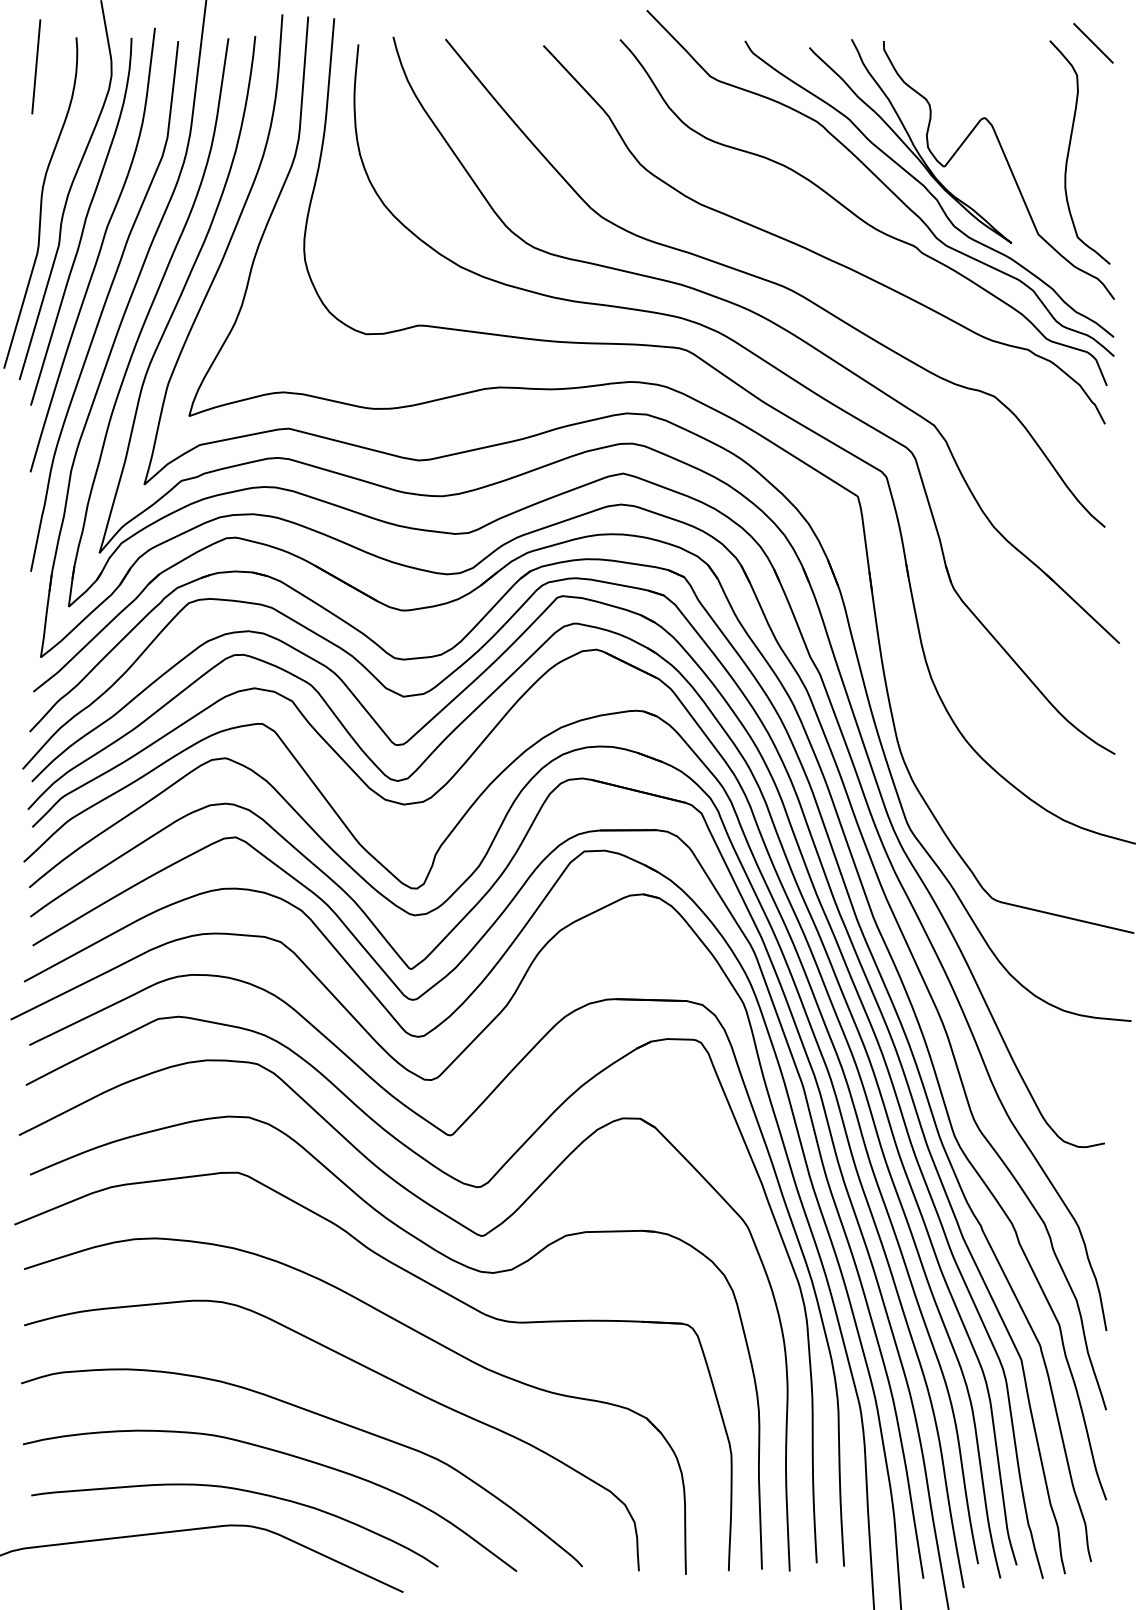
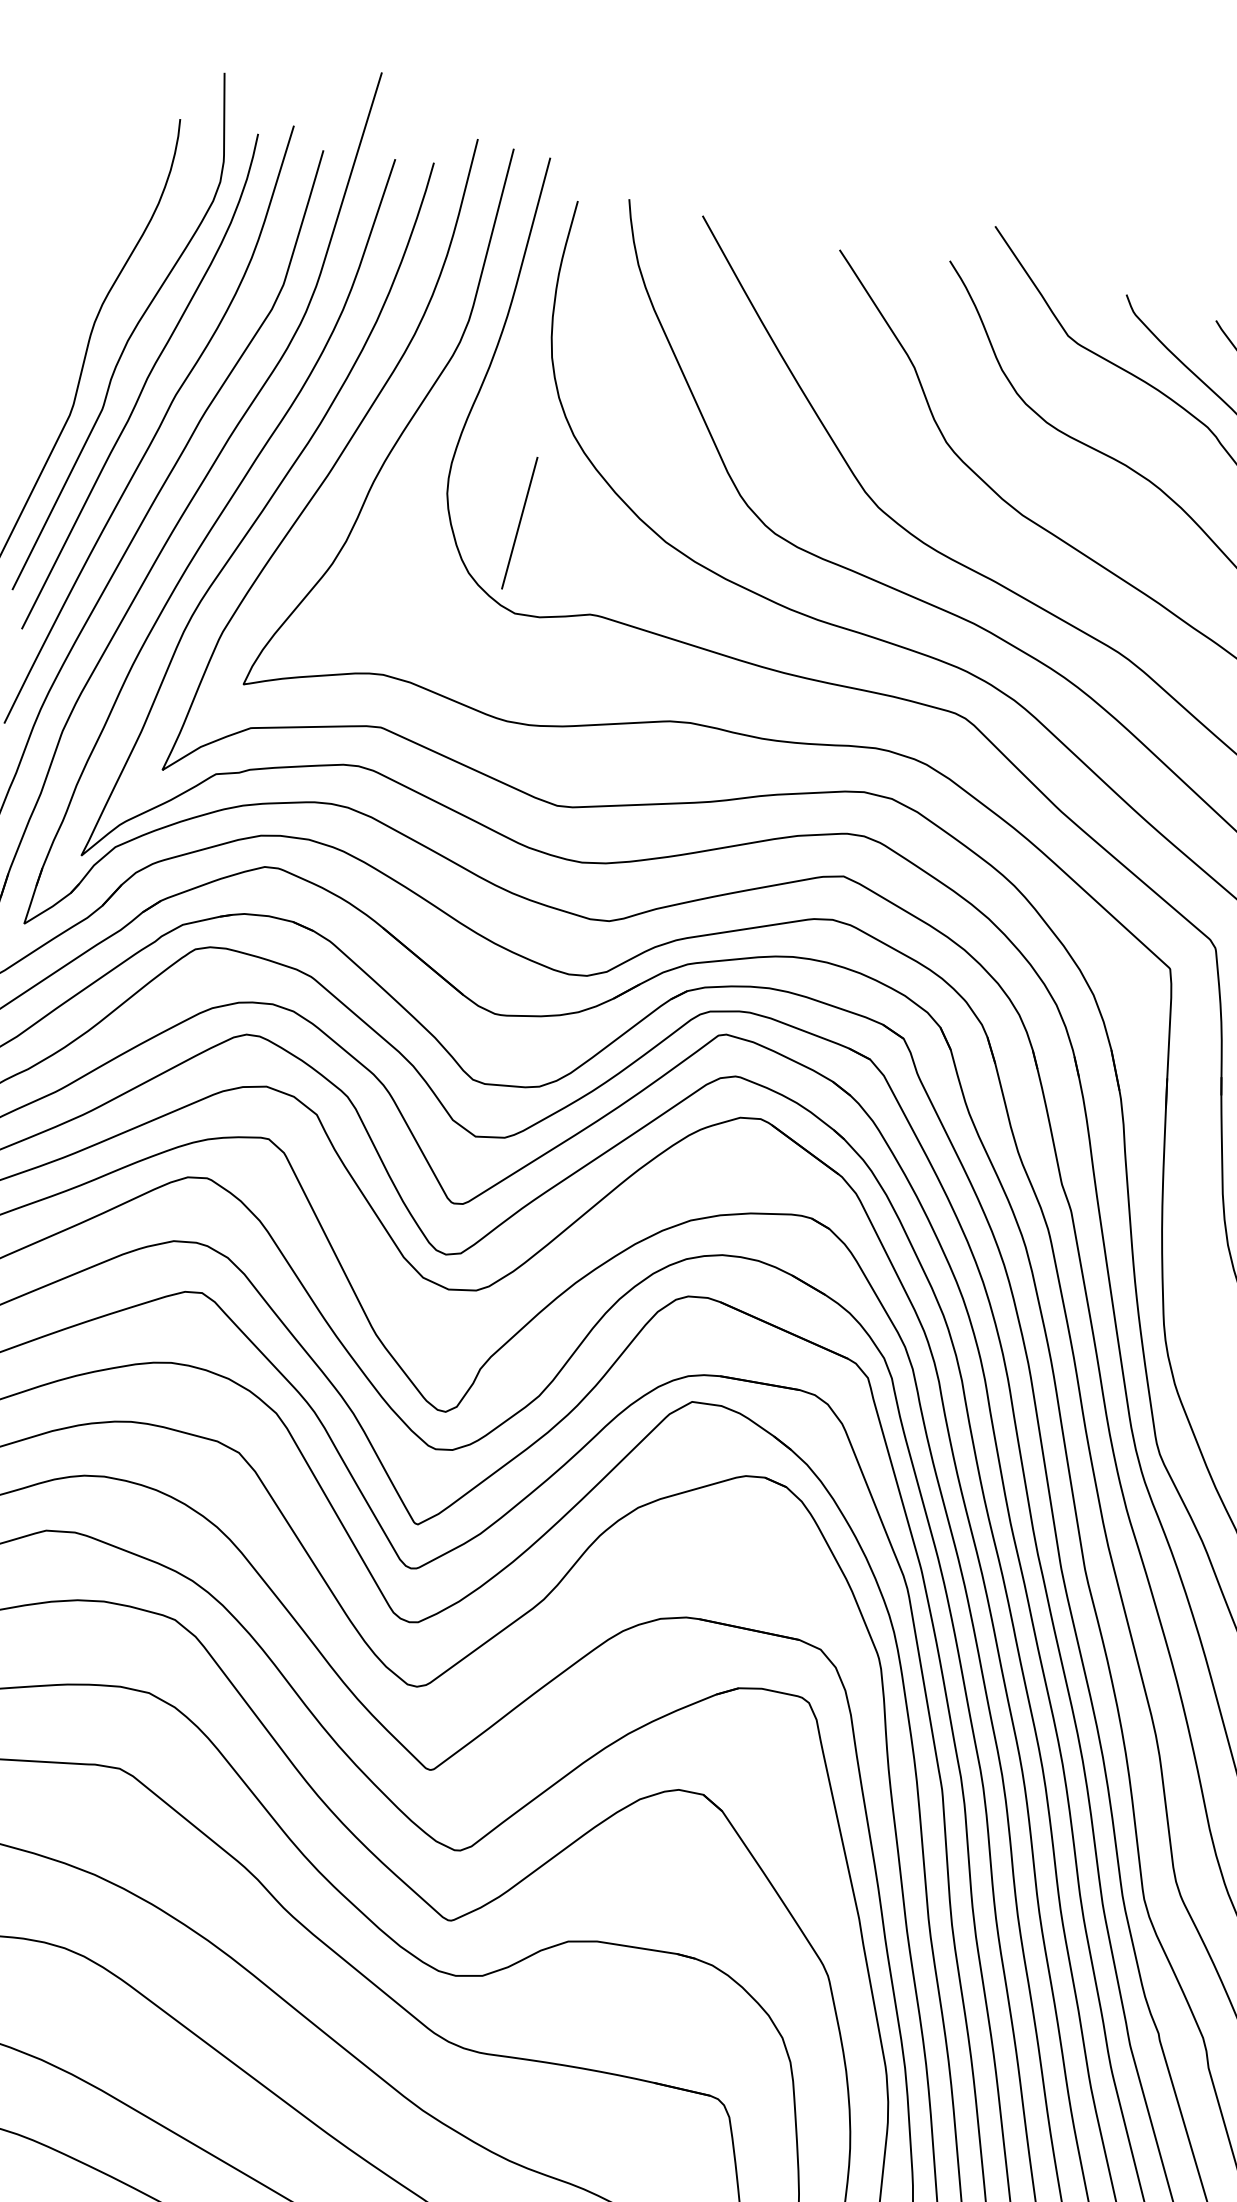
line: (36, 66) -> (520, 522), moved

